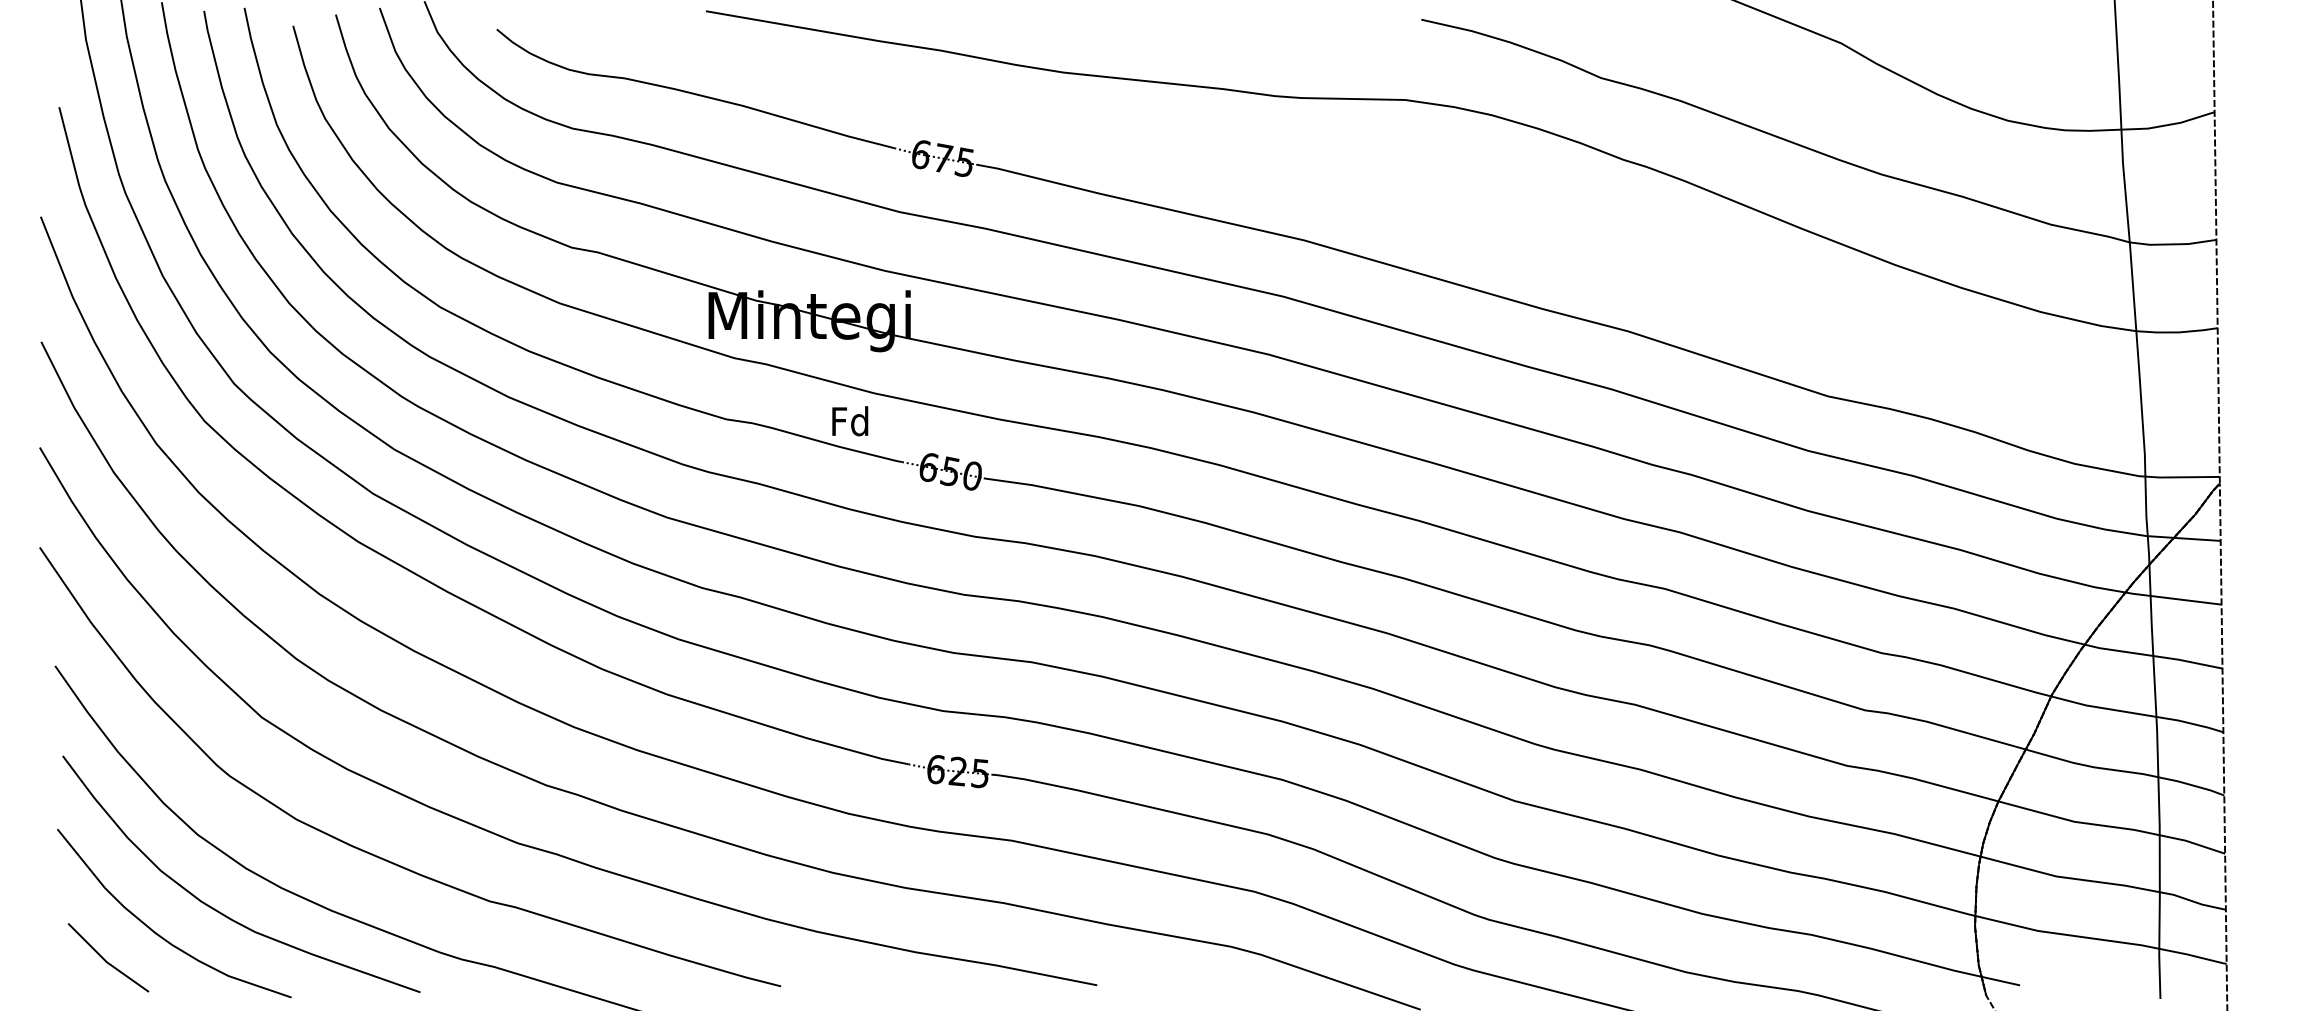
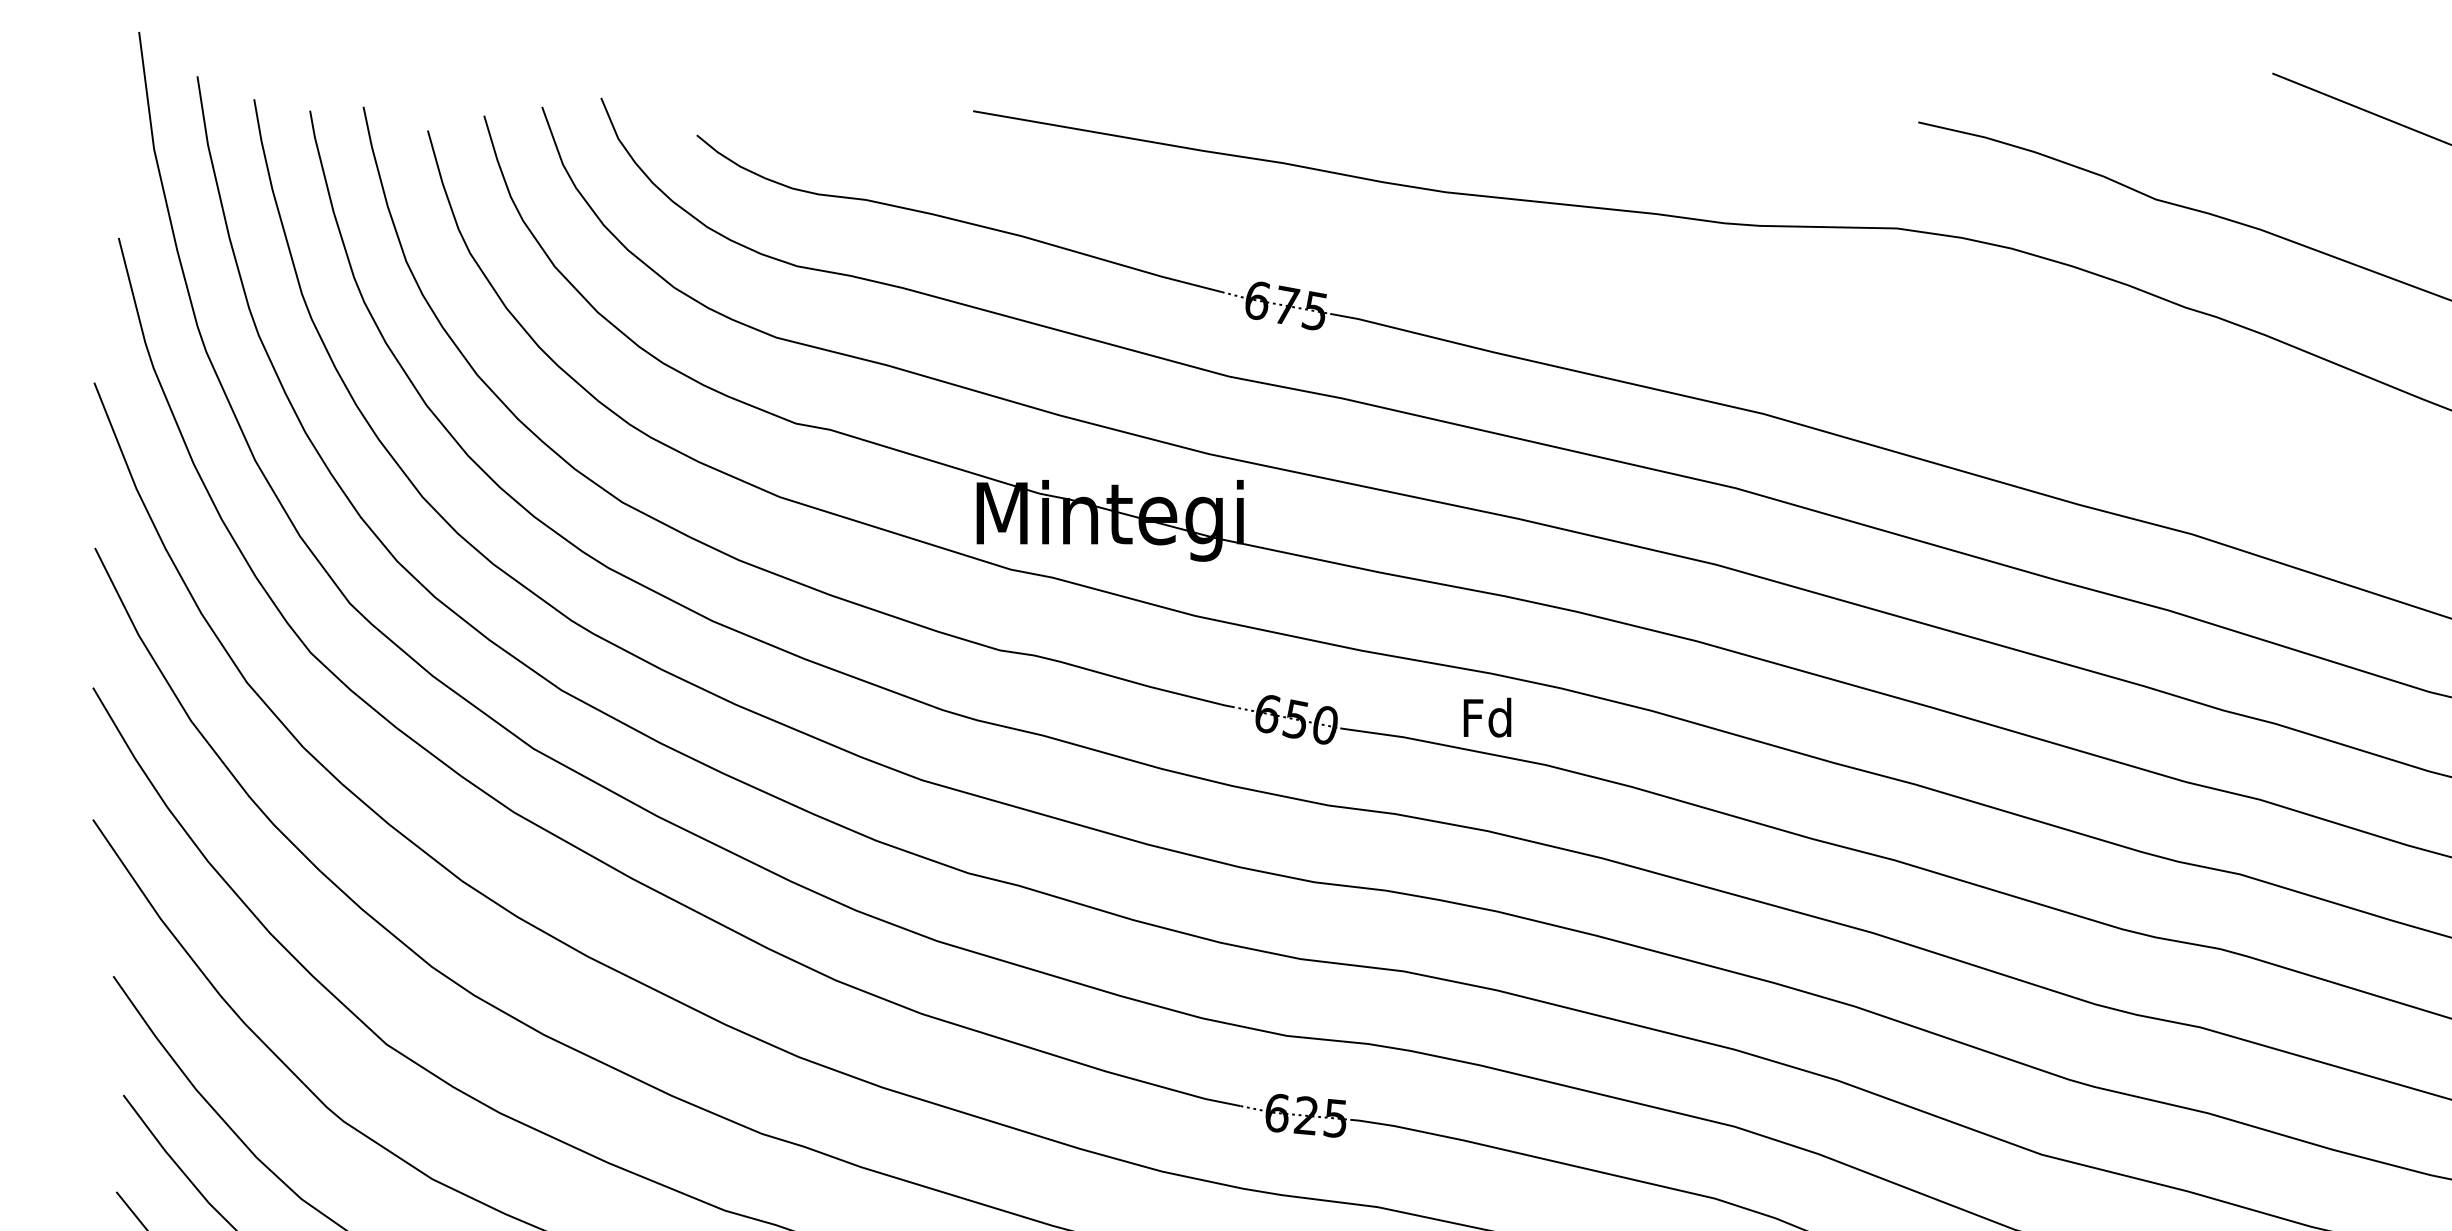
text: (850, 421) -> (1487, 717), moved

